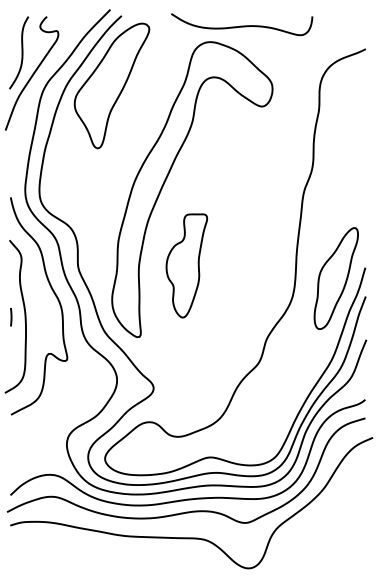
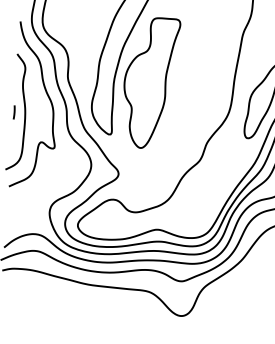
part: (186, 265) -> (150, 82), size x1.67

